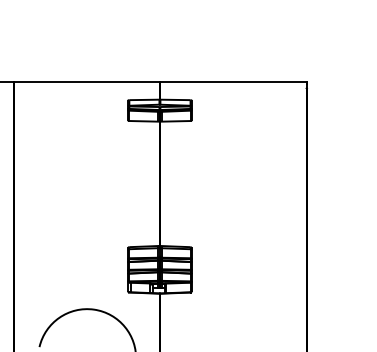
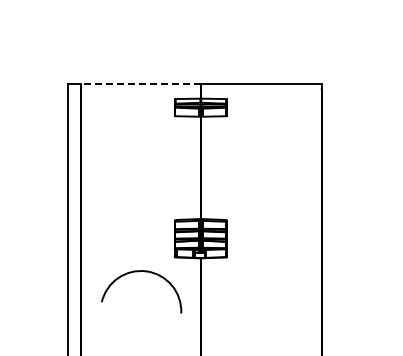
line: (87, 82) -> (141, 84), solid -> dashed

